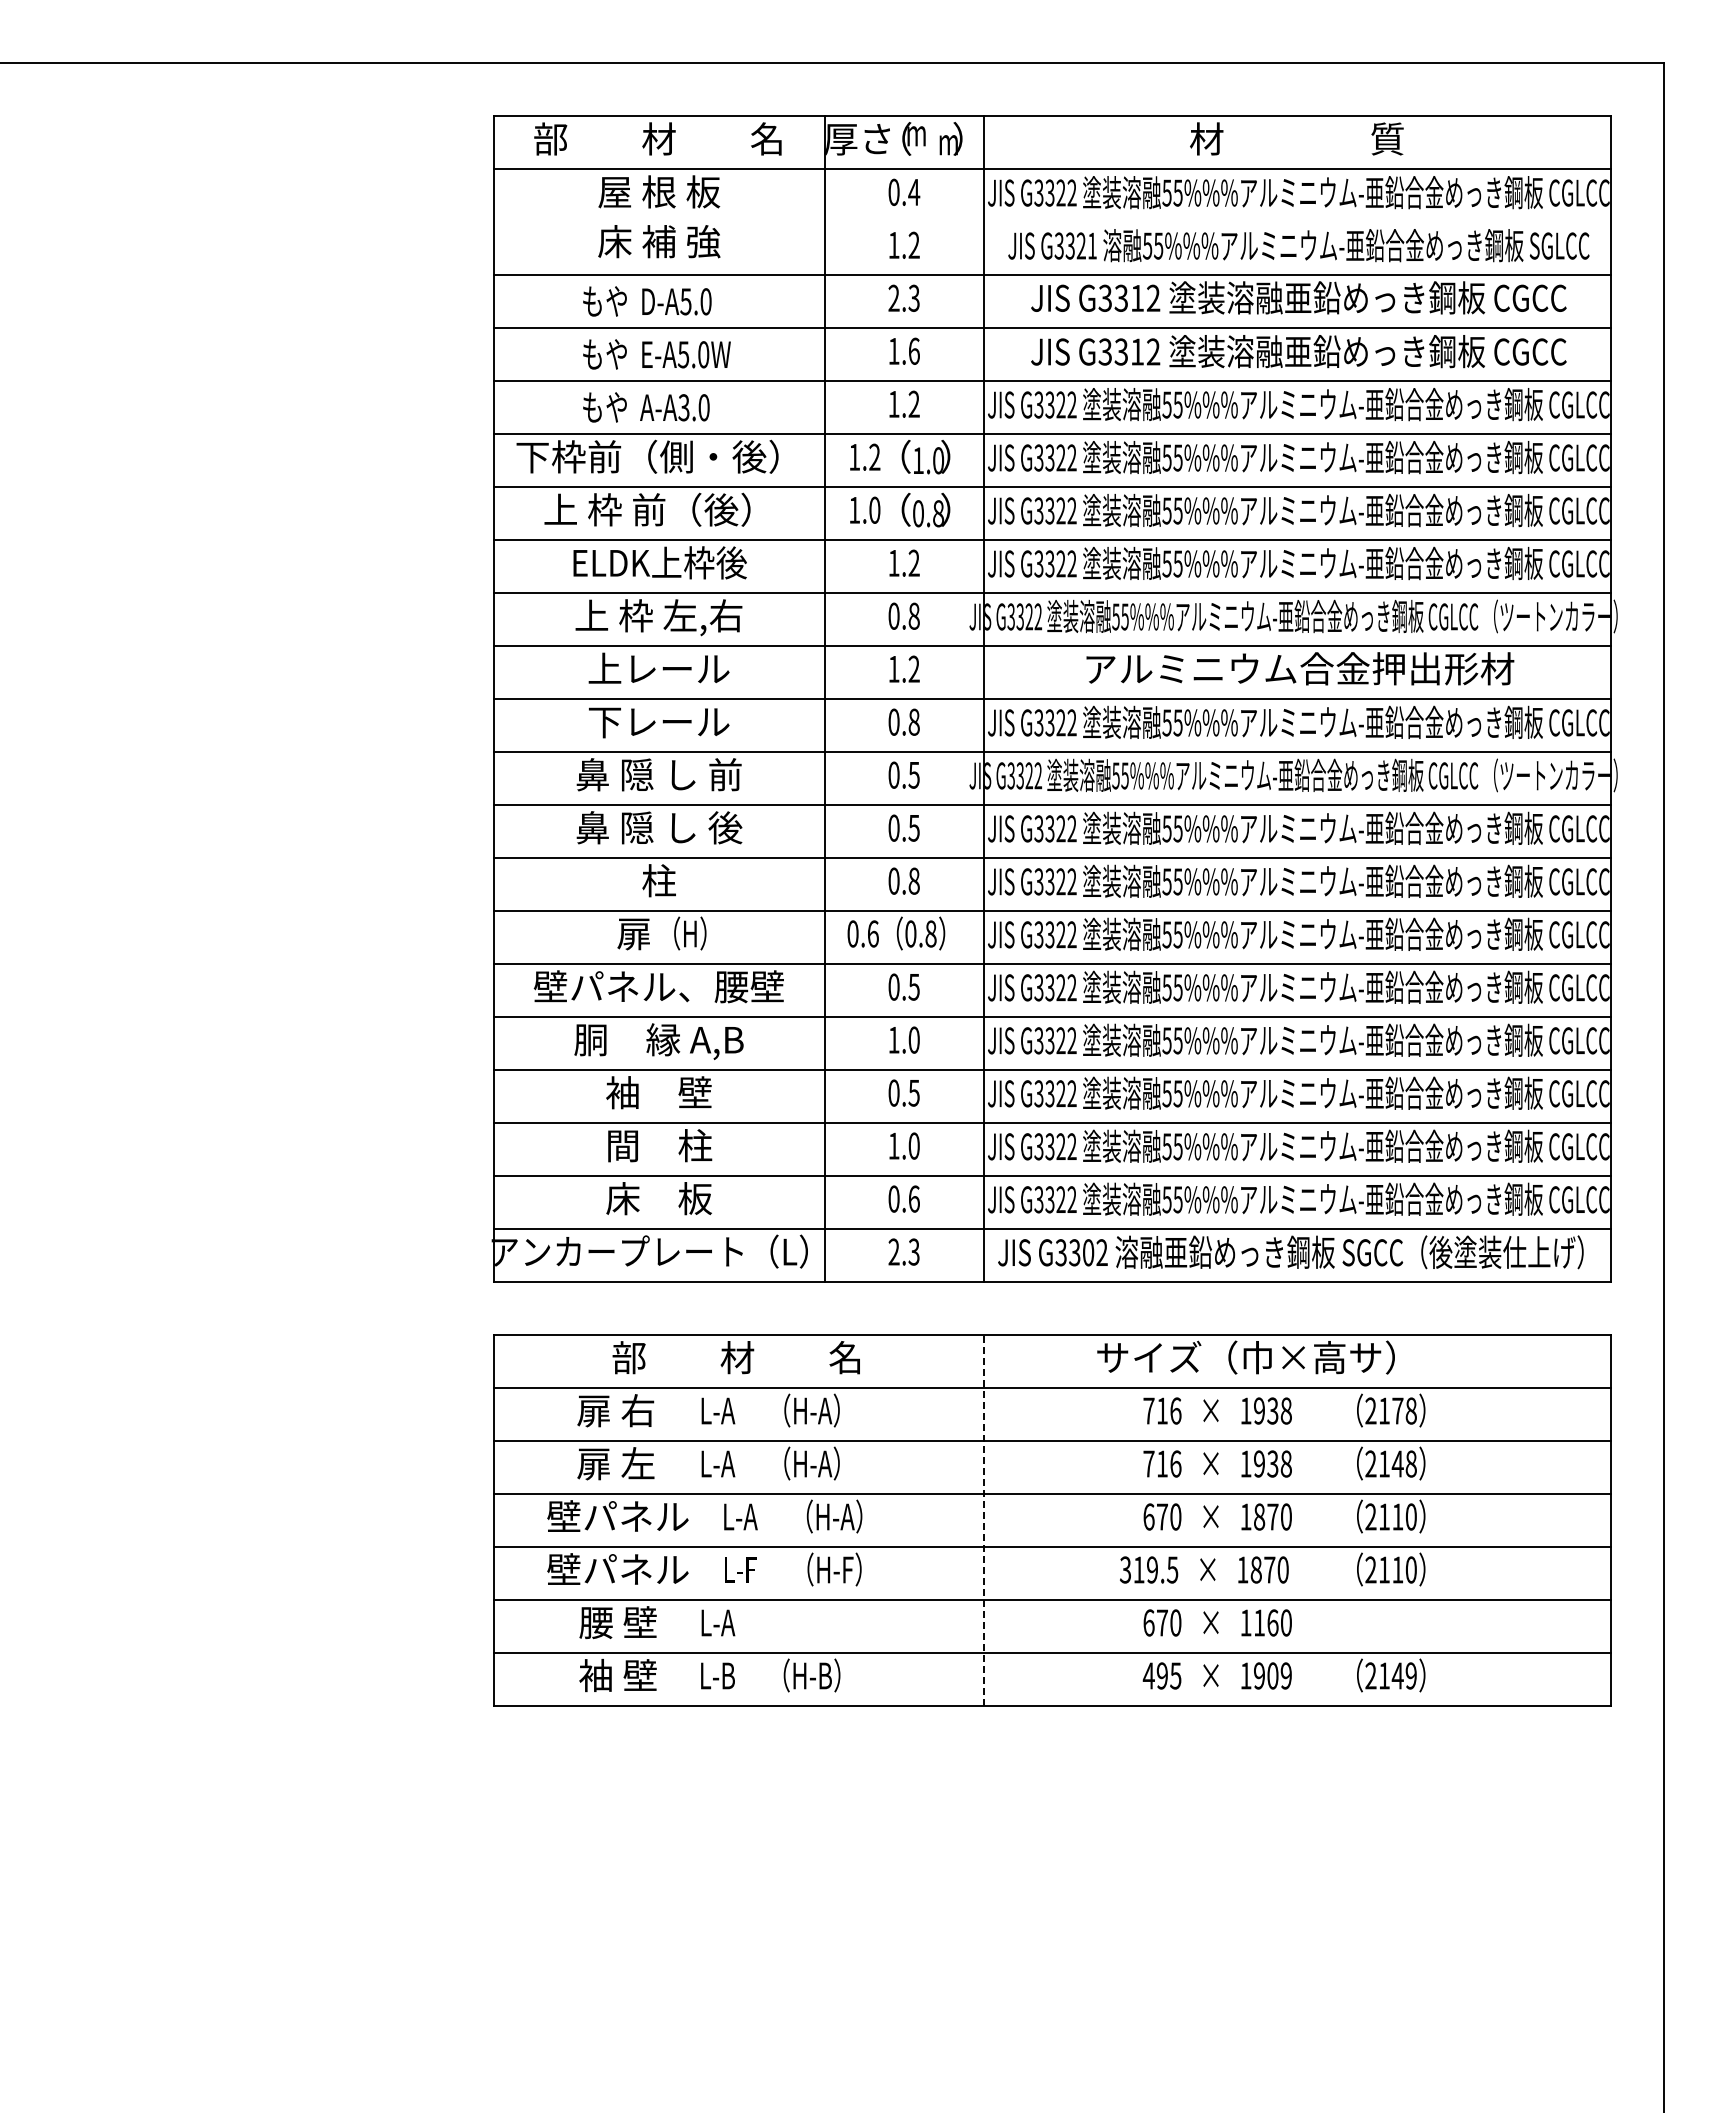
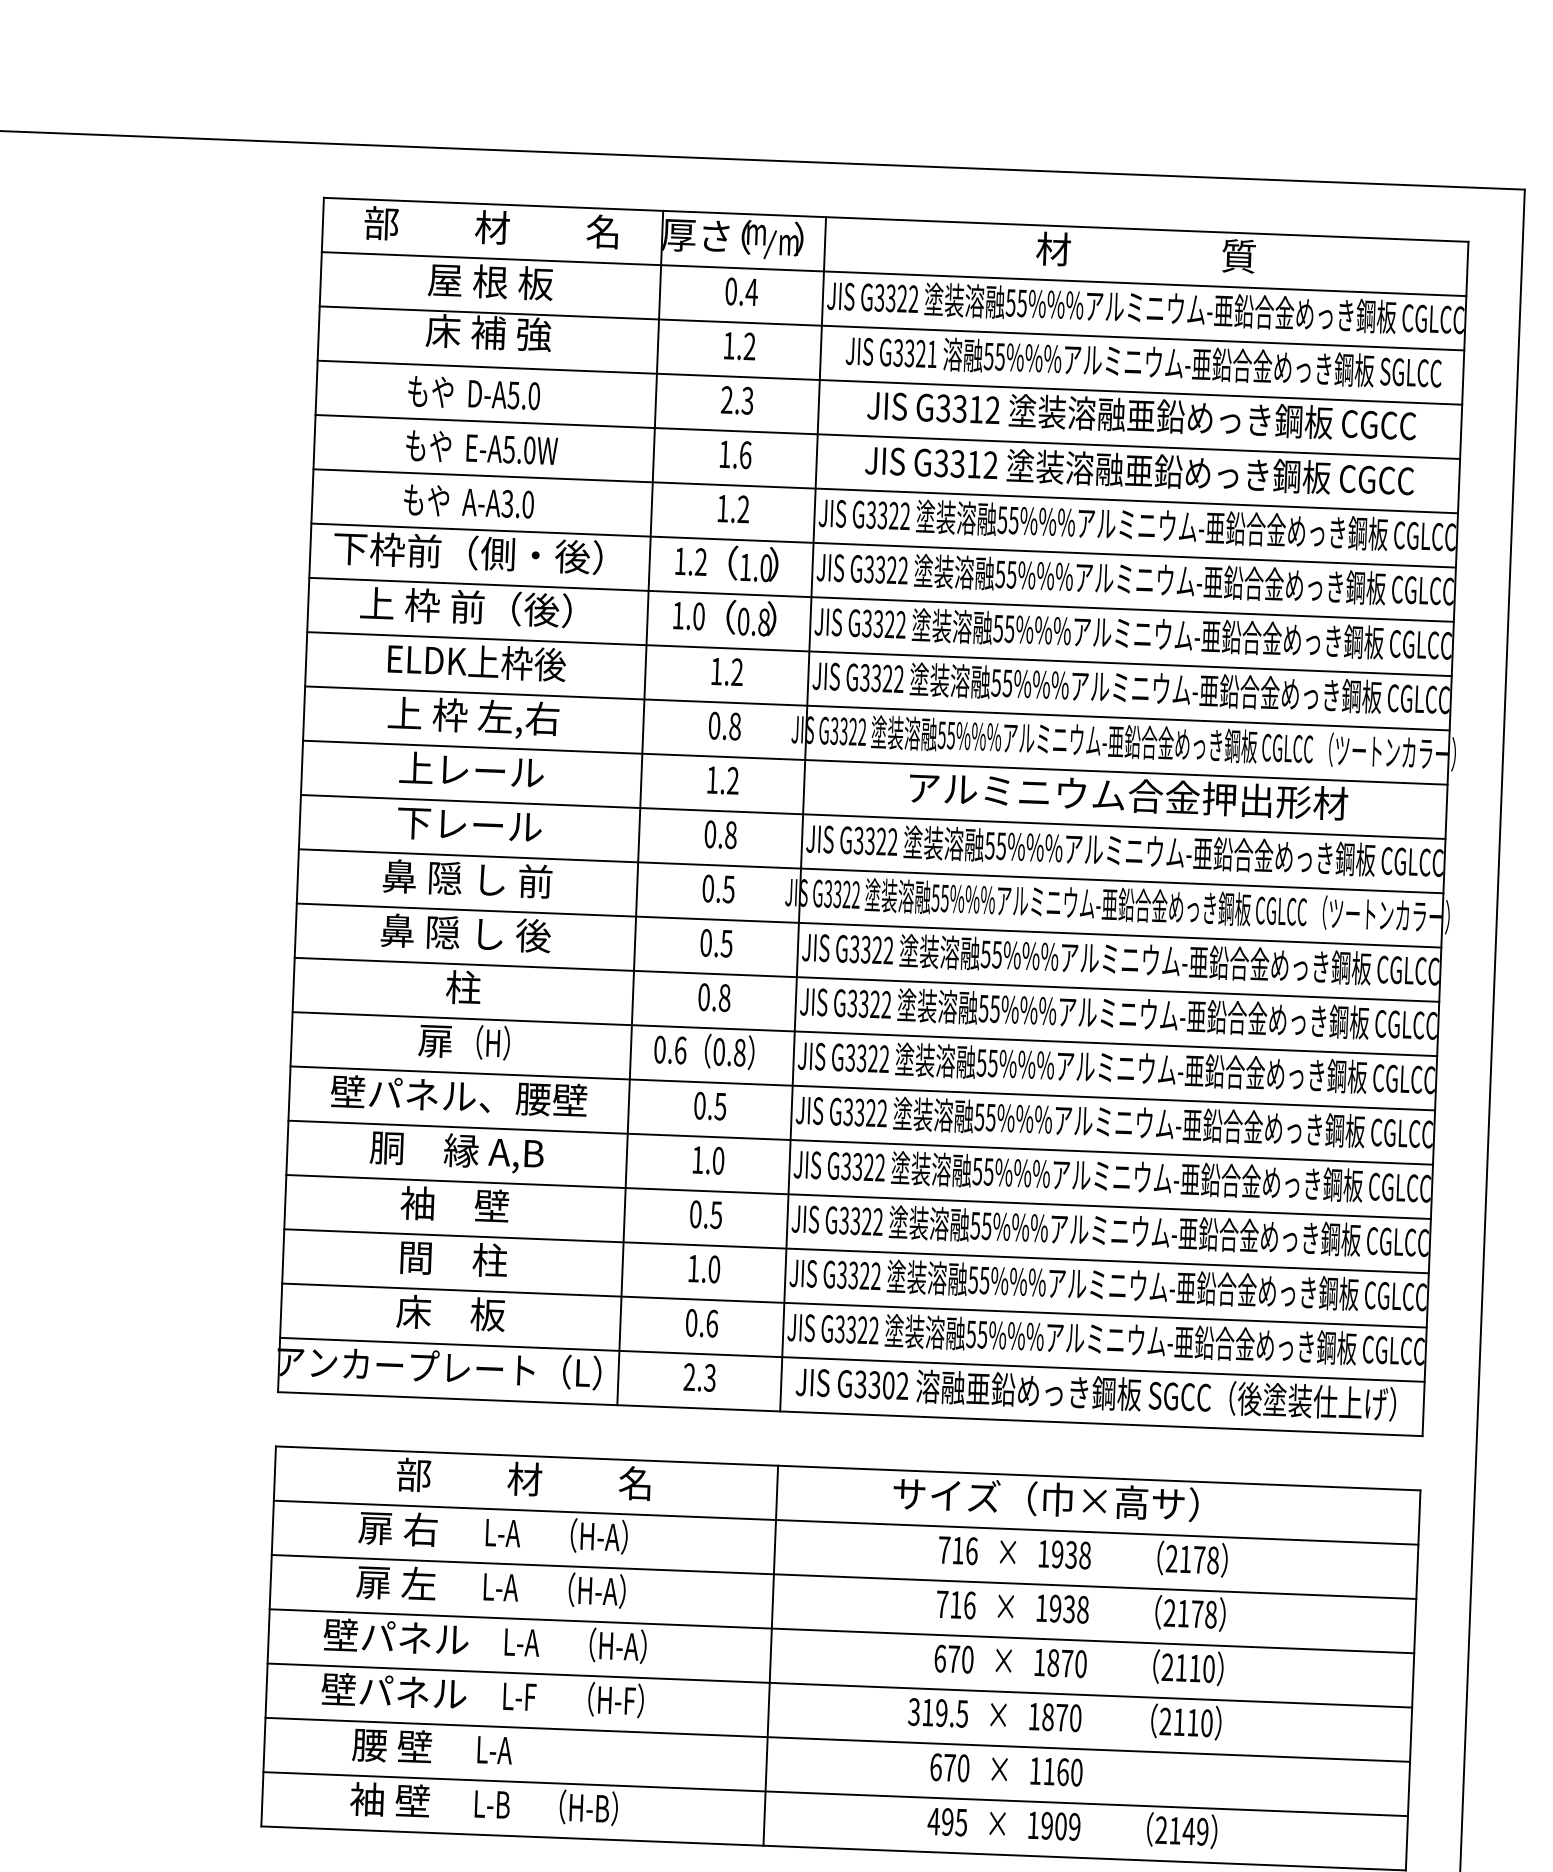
line: (930, 145) -> (770, 244), added
line: (1051, 222) -> (891, 328), added
text: (1397, 1463) -> (1196, 1613), 2148 -> 2178
line: (983, 1519) -> (770, 1654), dashed -> solid

